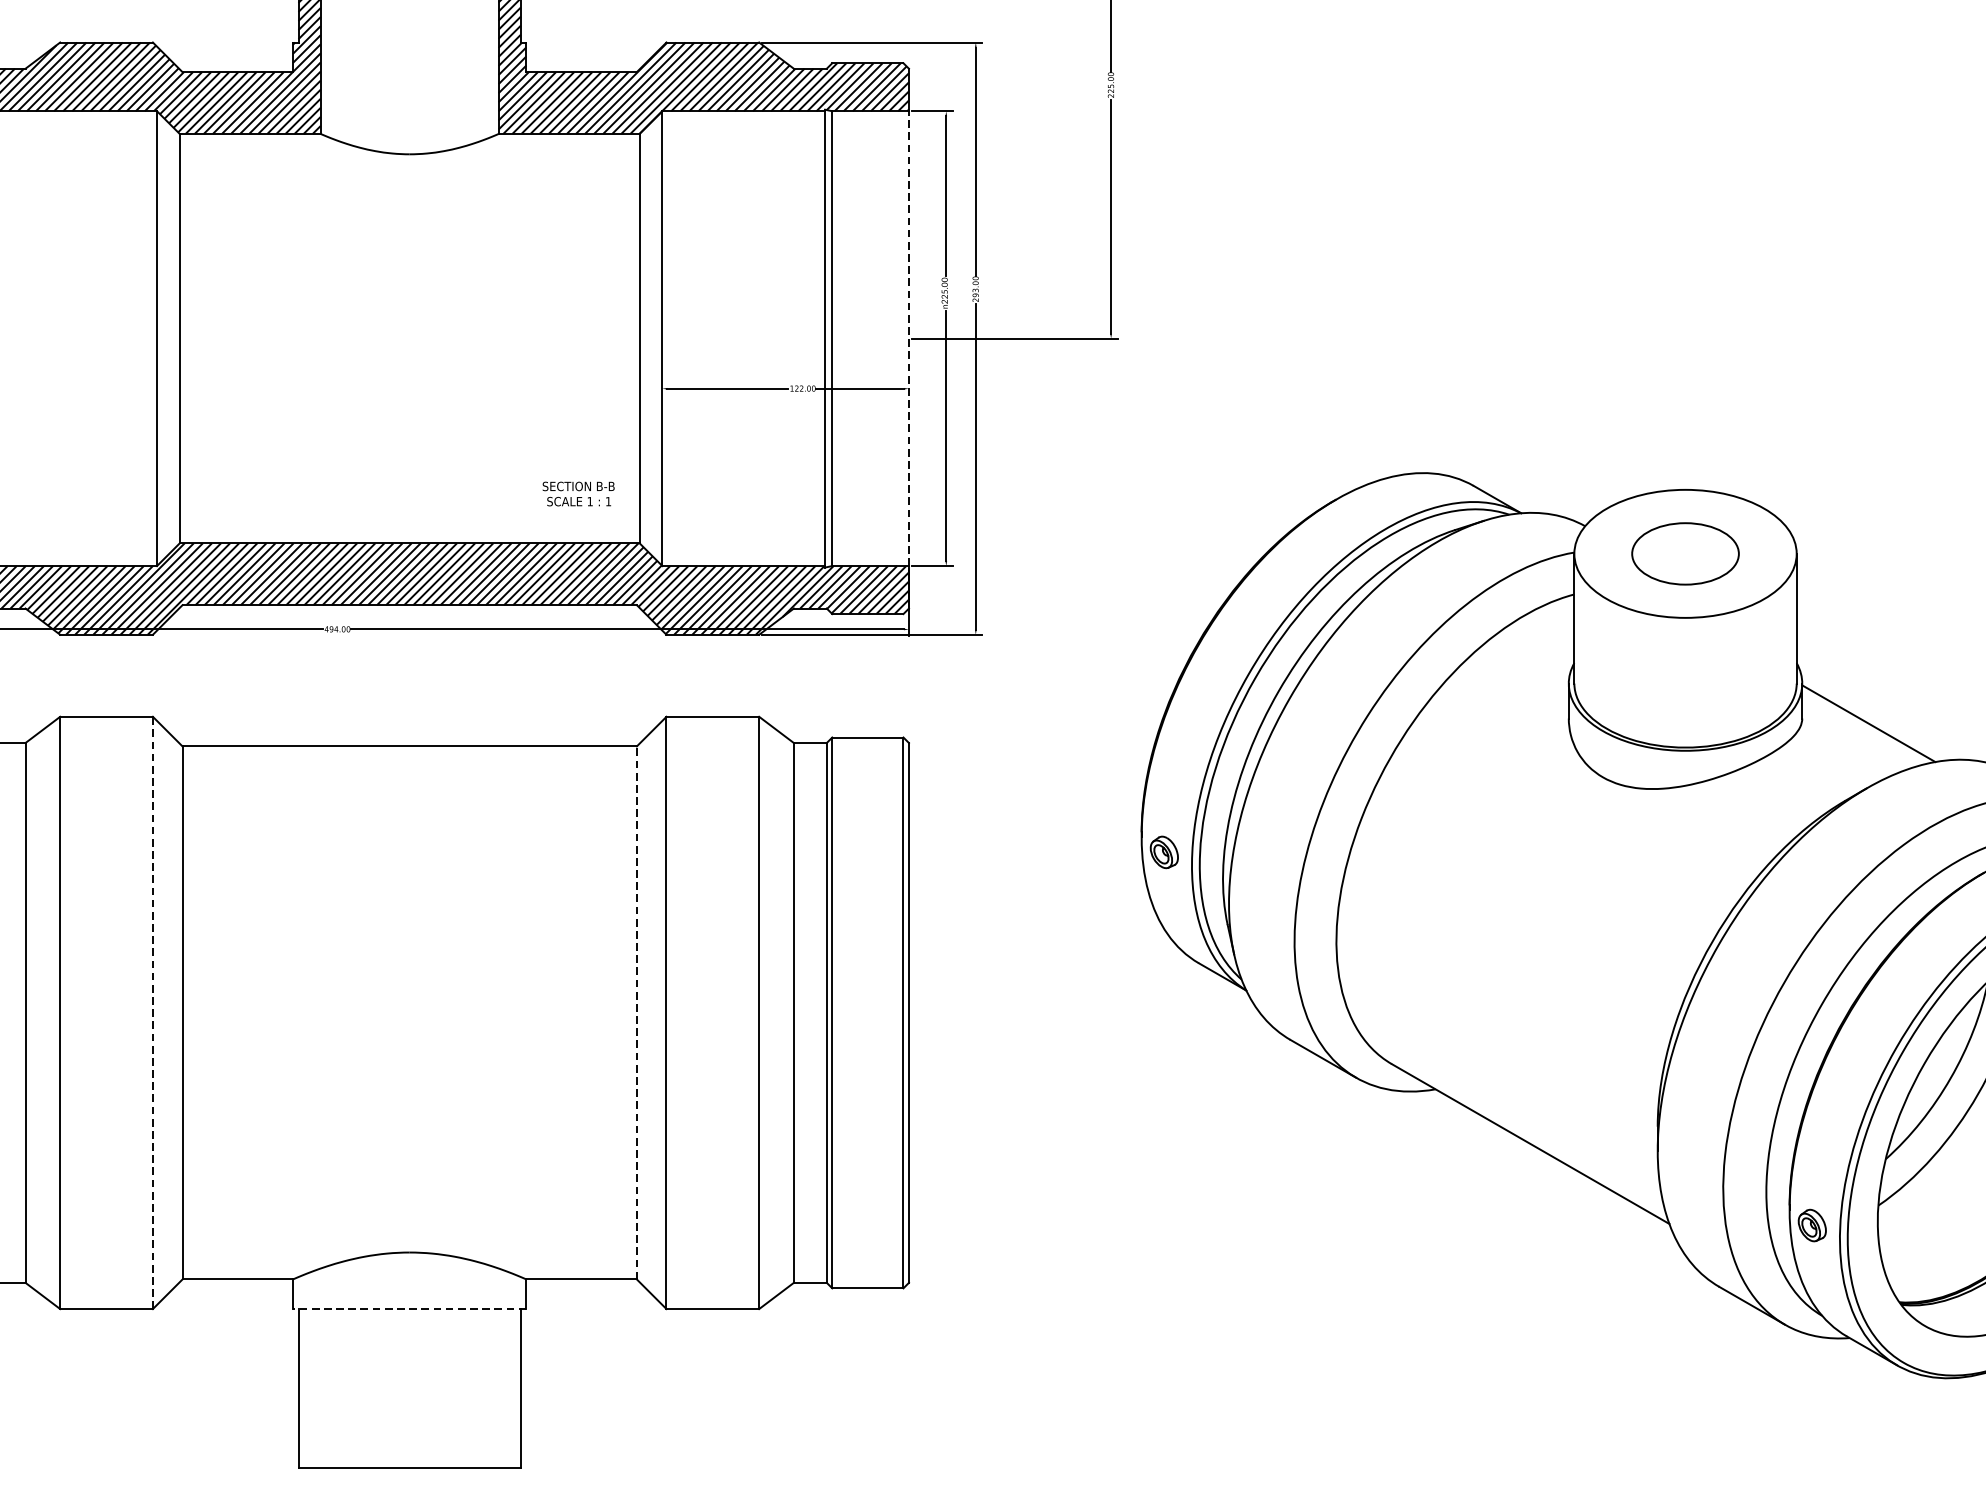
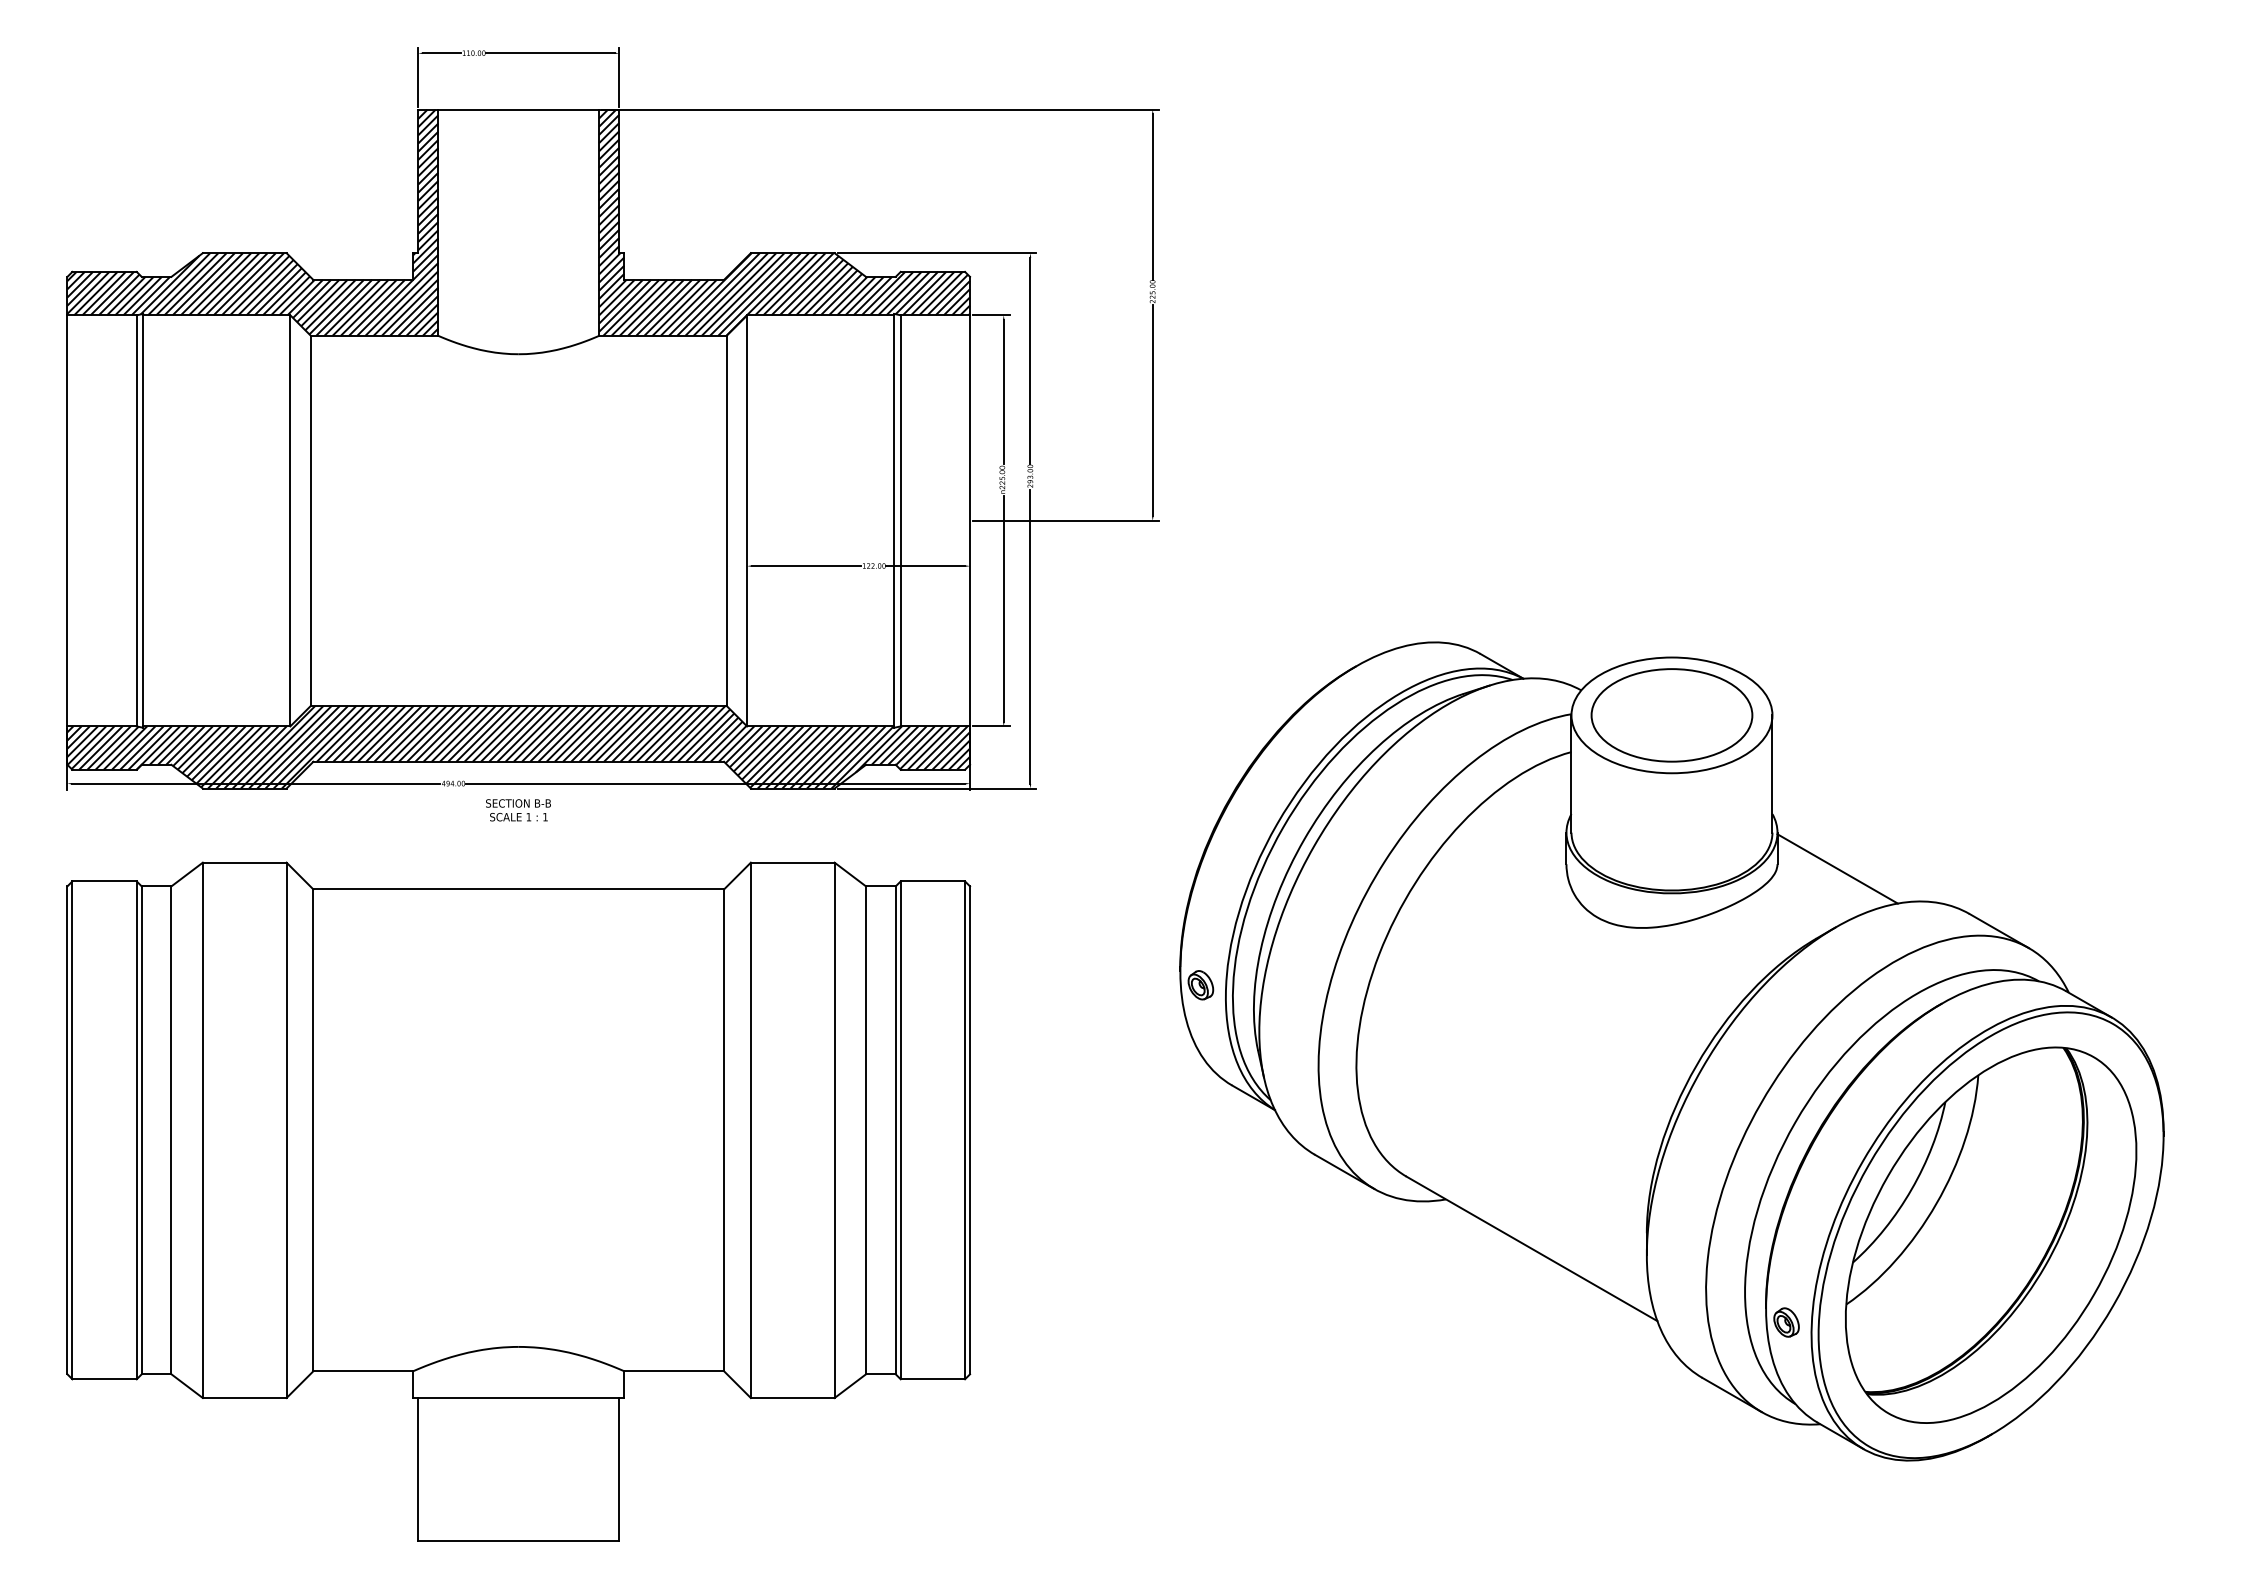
line: (909, 338) -> (970, 520), dashed -> solid
text: (578, 494) -> (518, 810), moved
part: (1685, 553) -> (1671, 715), size x1.67
line: (152, 1013) -> (286, 1130), dashed -> solid
line: (637, 1013) -> (724, 1130), dashed -> solid
line: (409, 1309) -> (518, 1398), dashed -> solid

